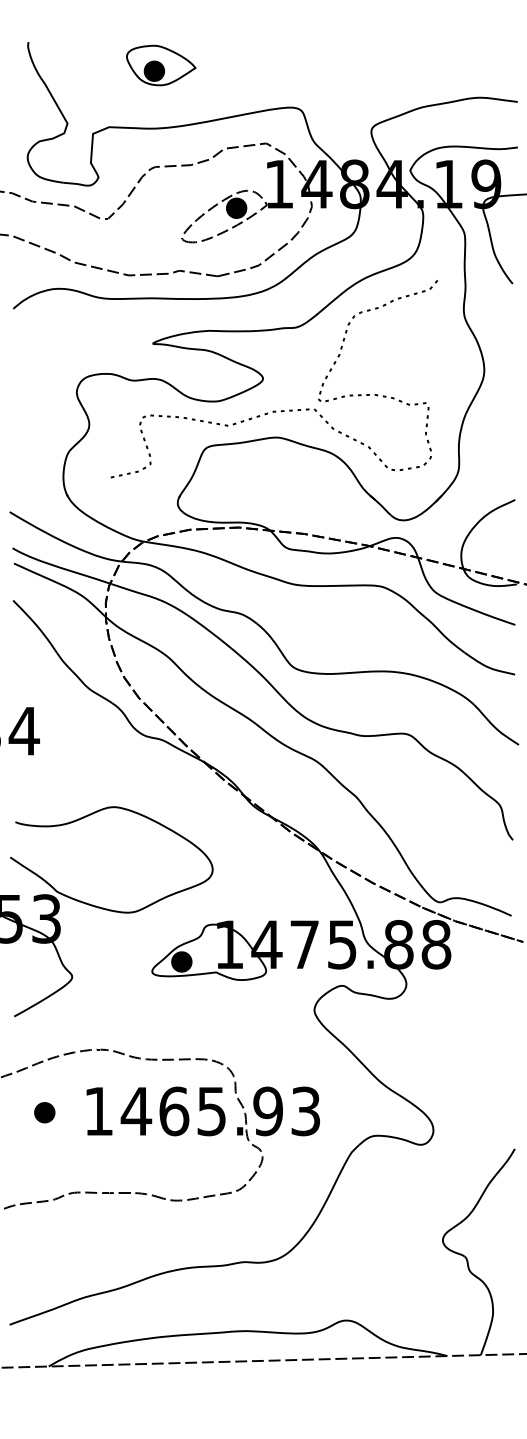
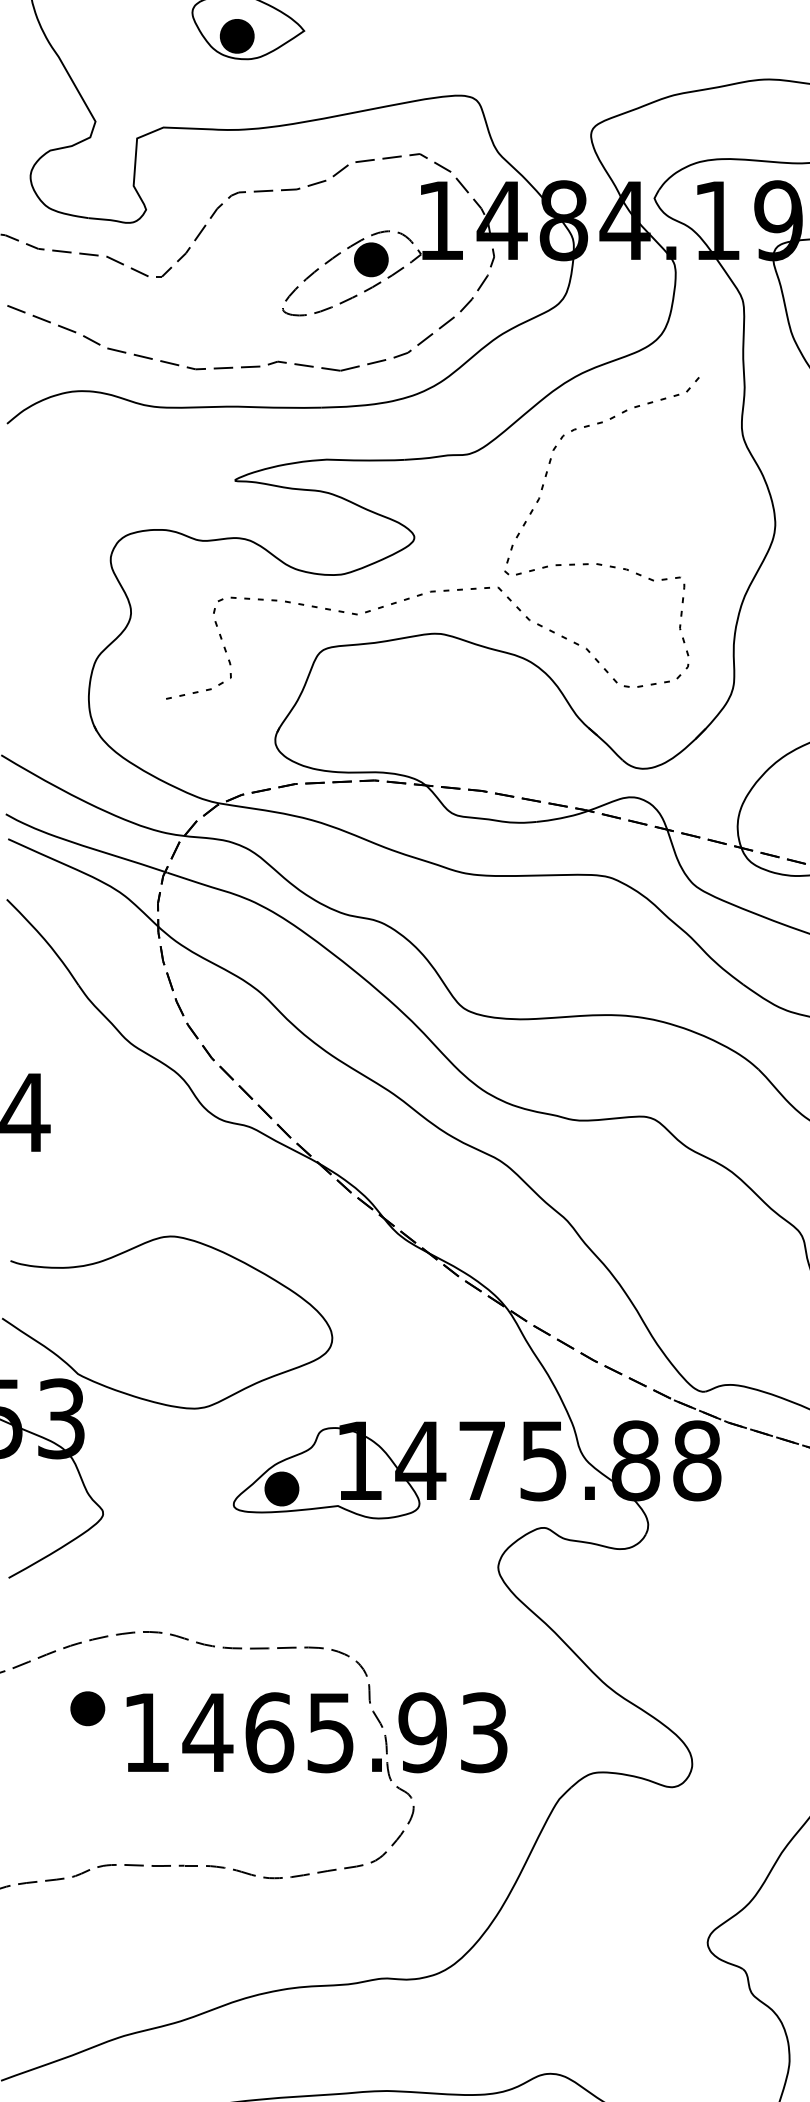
part: (44, 1112) -> (87, 1708), moved

